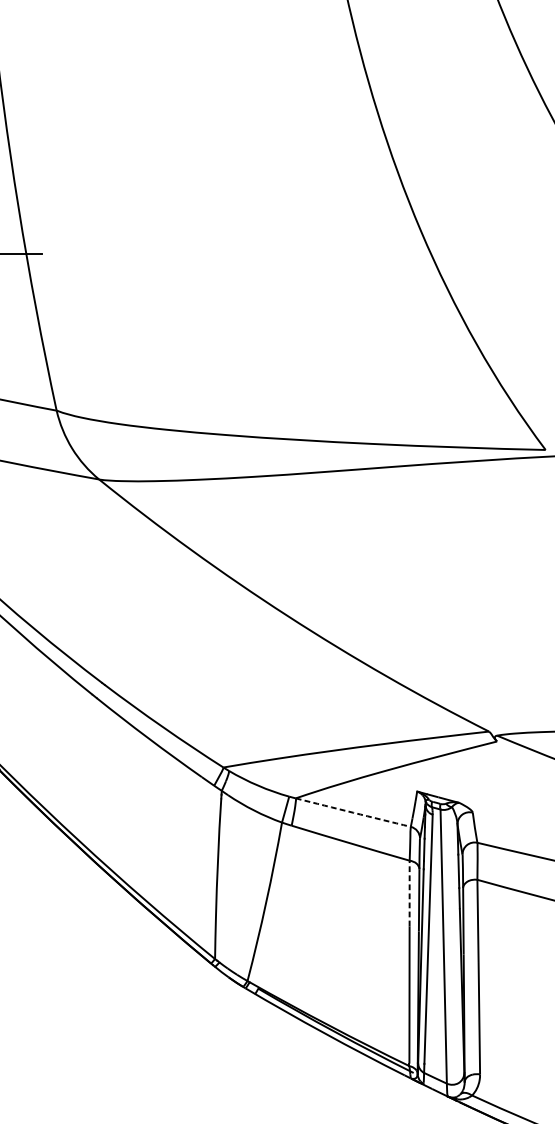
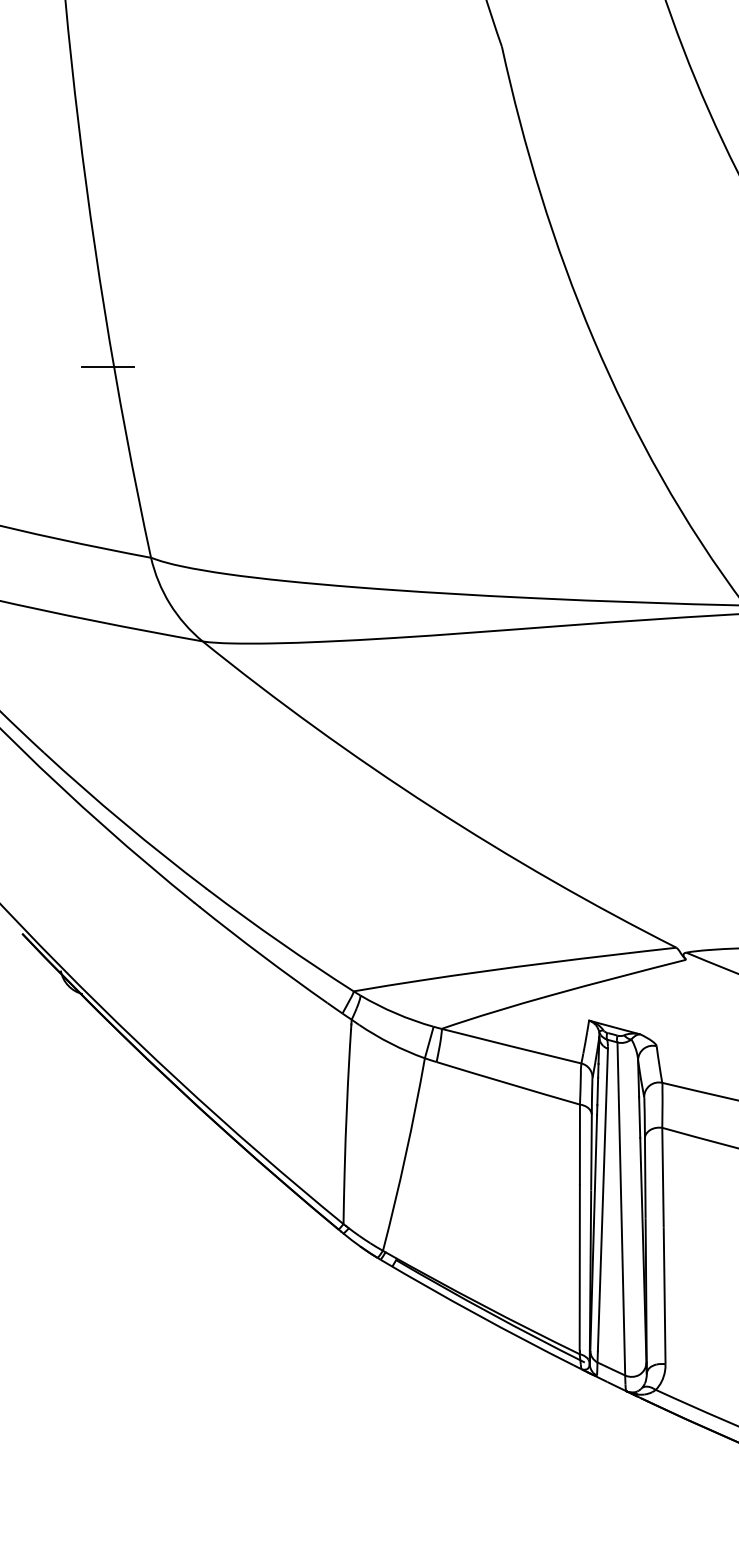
arc: (353, 812) -> (511, 1046), dashed -> solid
line: (409, 893) -> (579, 1144), dashed -> solid

